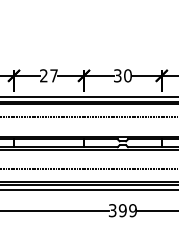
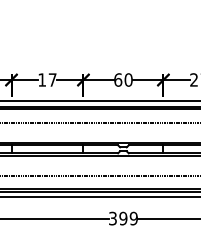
text: (43, 75) -> (41, 79), 27 -> 17
text: (118, 75) -> (118, 79), 30 -> 60

